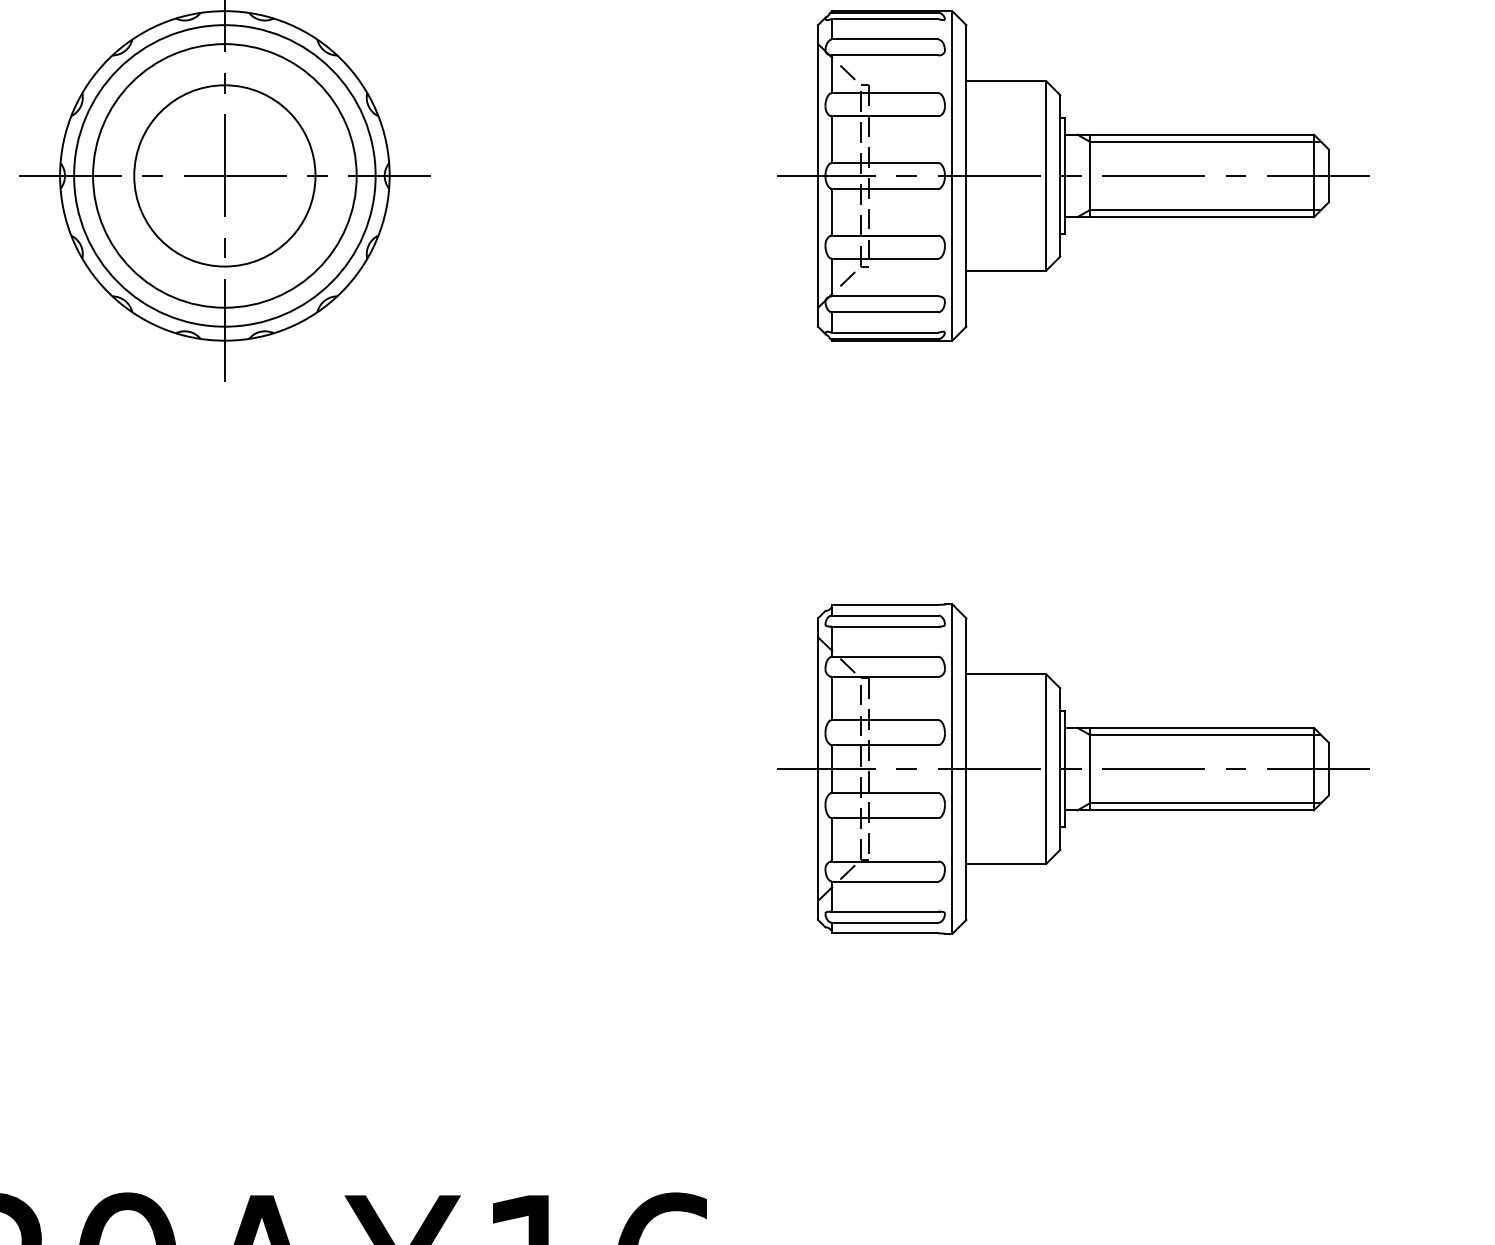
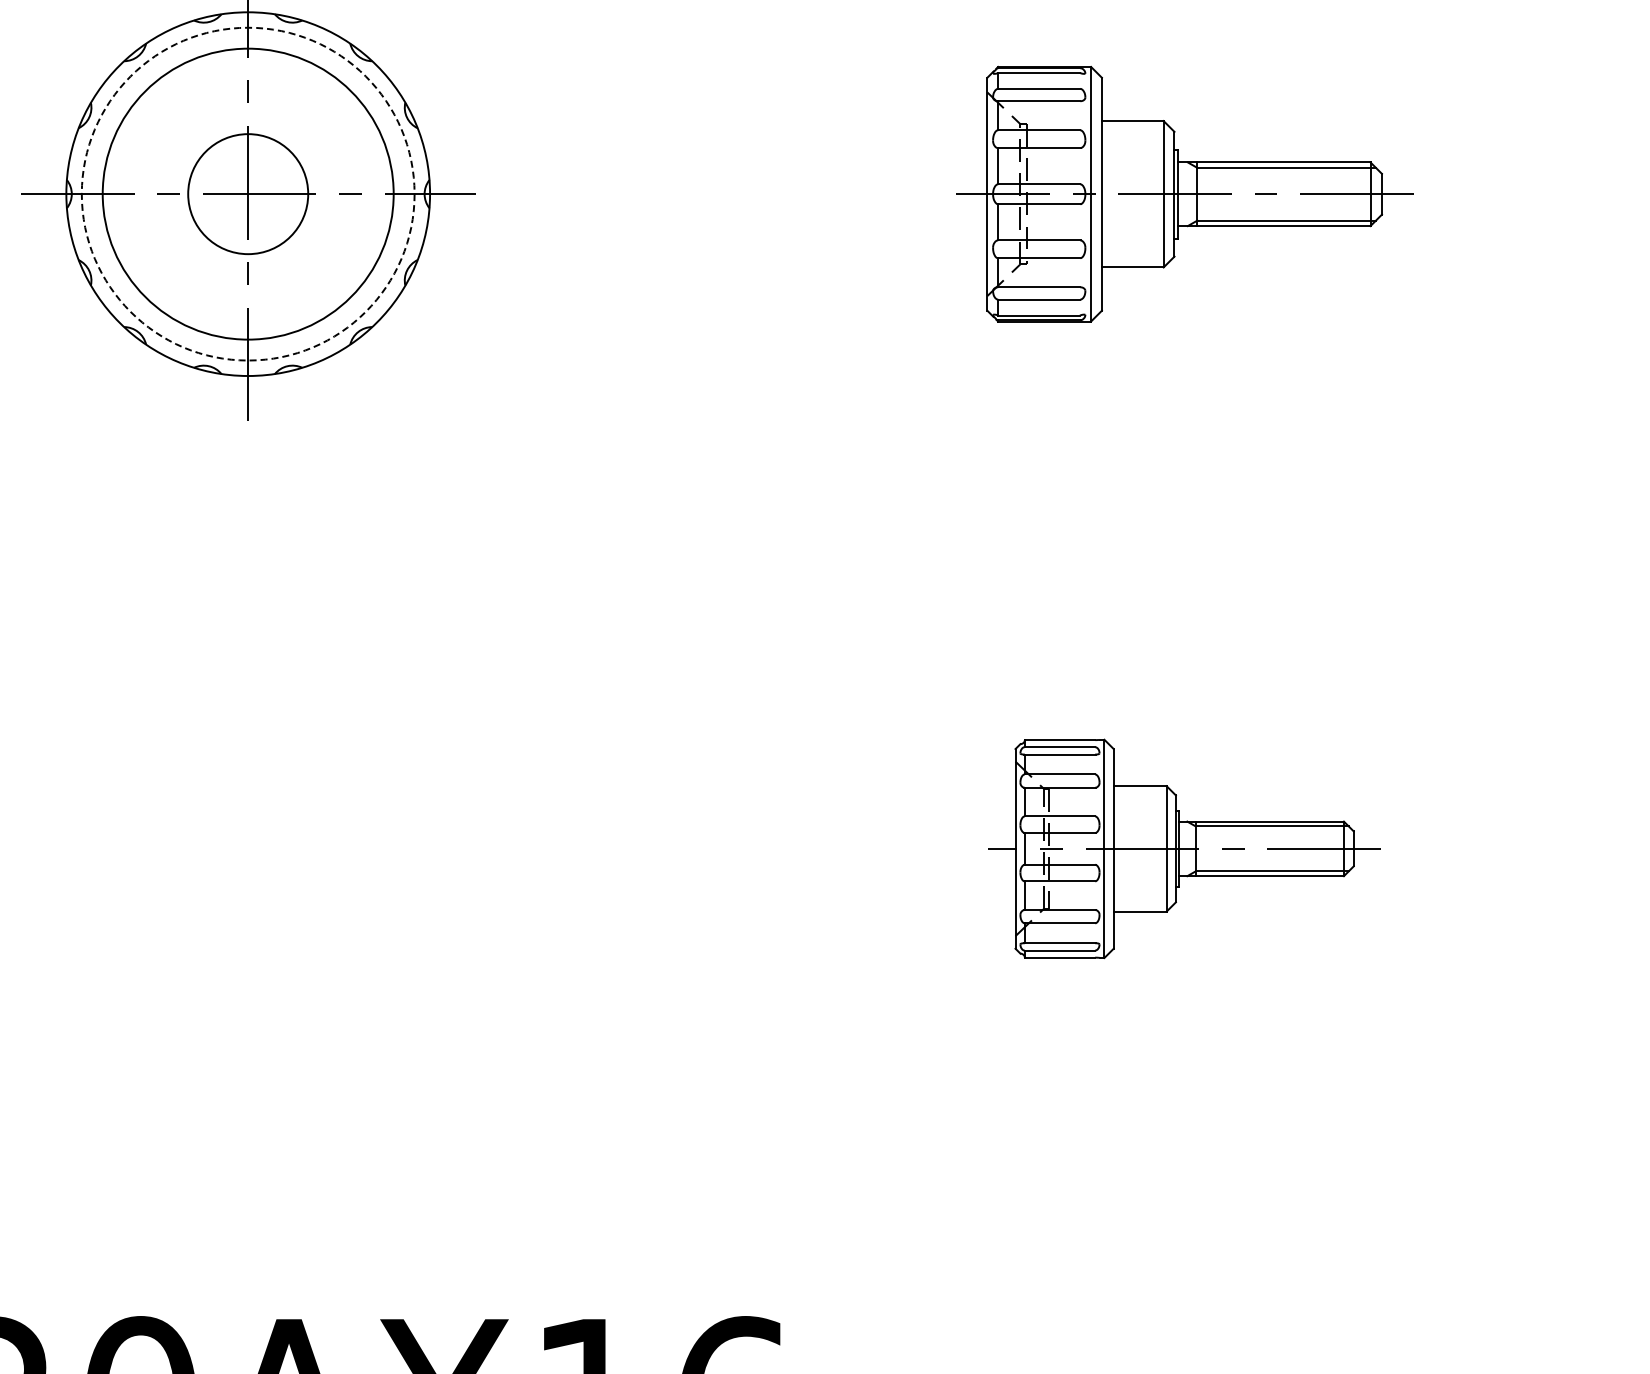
circle: (224, 175) -> (247, 193), solid -> dashed
circle: (225, 176) -> (248, 194), size x0.6
part: (1073, 176) -> (1184, 194), size x0.7
part: (1073, 768) -> (1184, 848), size x0.6

